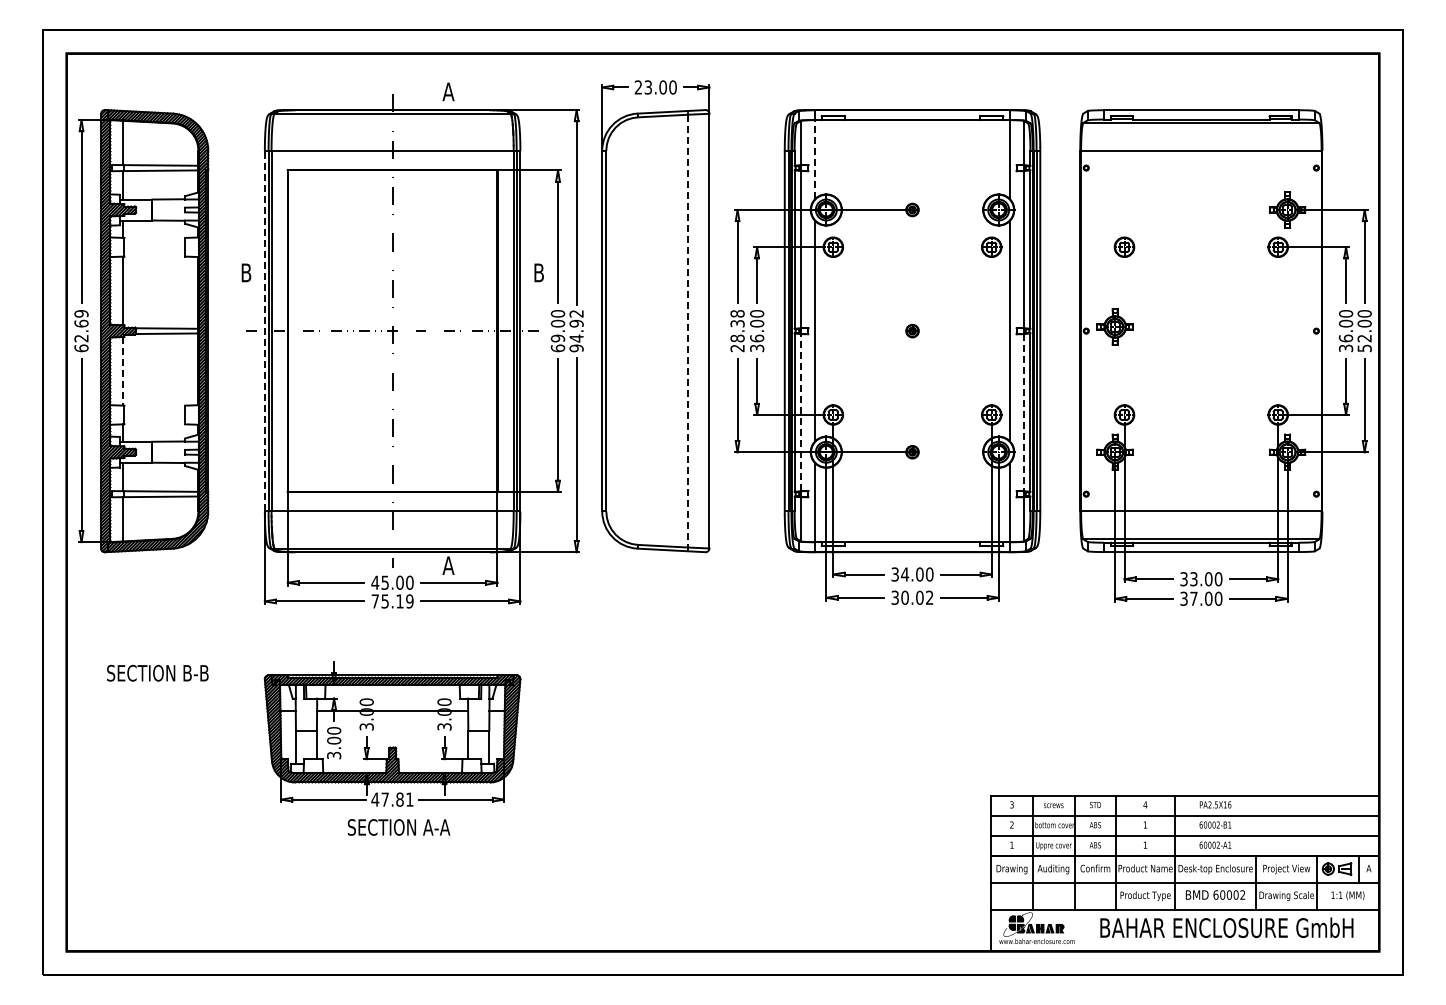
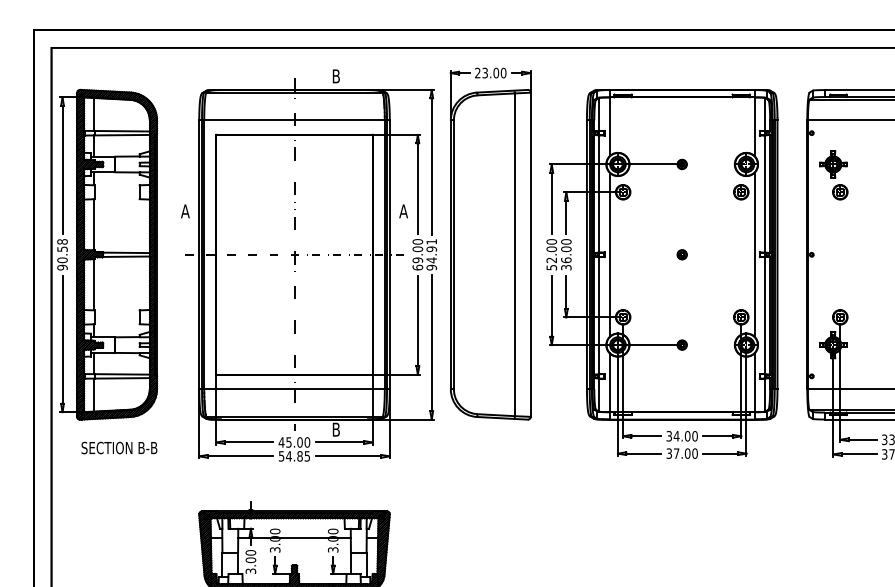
text: (448, 91) -> (336, 76), A -> B
line: (815, 159) -> (609, 126), dashed -> solid
text: (246, 272) -> (185, 211), B -> A
text: (538, 272) -> (403, 211), B -> A
text: (576, 313) -> (431, 241), 94.92 -> 94.91
part: (1114, 326) -> (832, 164), moved
line: (264, 330) -> (198, 254), dashed -> solid
text: (81, 331) -> (62, 255), 62.69 -> 90.58
line: (688, 331) -> (515, 255), dashed -> solid
text: (737, 331) -> (551, 255), 28.38 -> 52.00
line: (123, 371) -> (93, 284), dashed -> solid
line: (801, 412) -> (599, 315), dashed -> solid
line: (1023, 412) -> (764, 315), dashed -> solid
text: (448, 565) -> (336, 429), A -> B
text: (917, 597) -> (685, 453), 30.02 -> 37.00
text: (392, 601) -> (294, 456), 75.19 -> 54.85
text: (157, 672) -> (119, 447), moved

